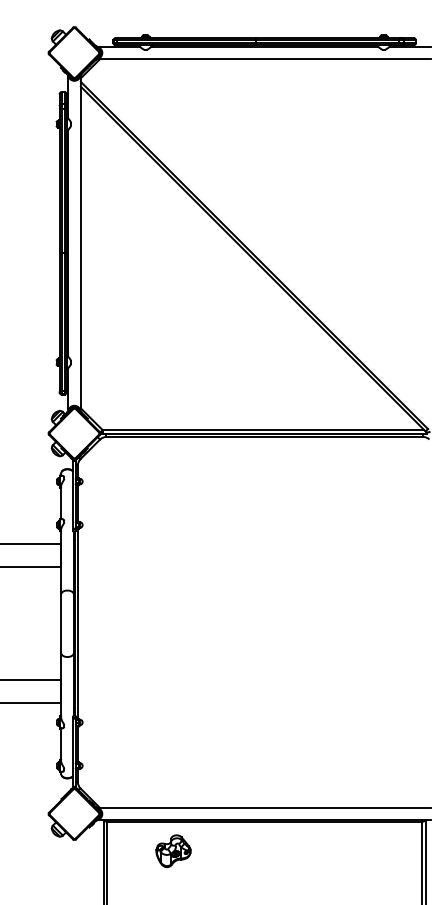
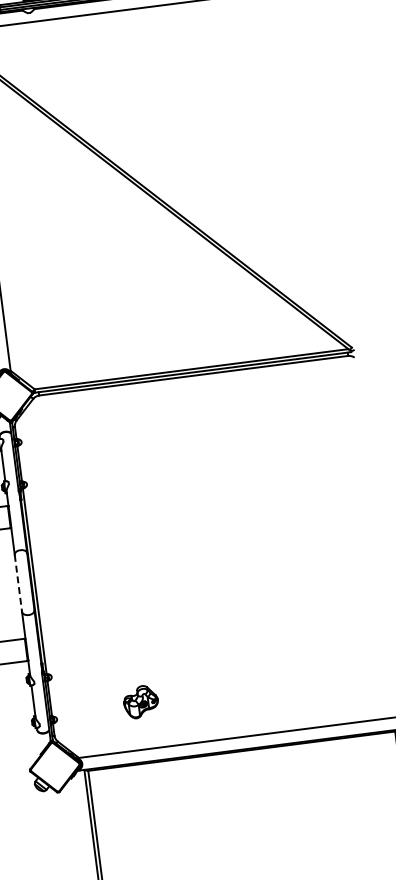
line: (61, 624) -> (18, 584), solid -> dashed
part: (173, 851) -> (141, 702), moved

